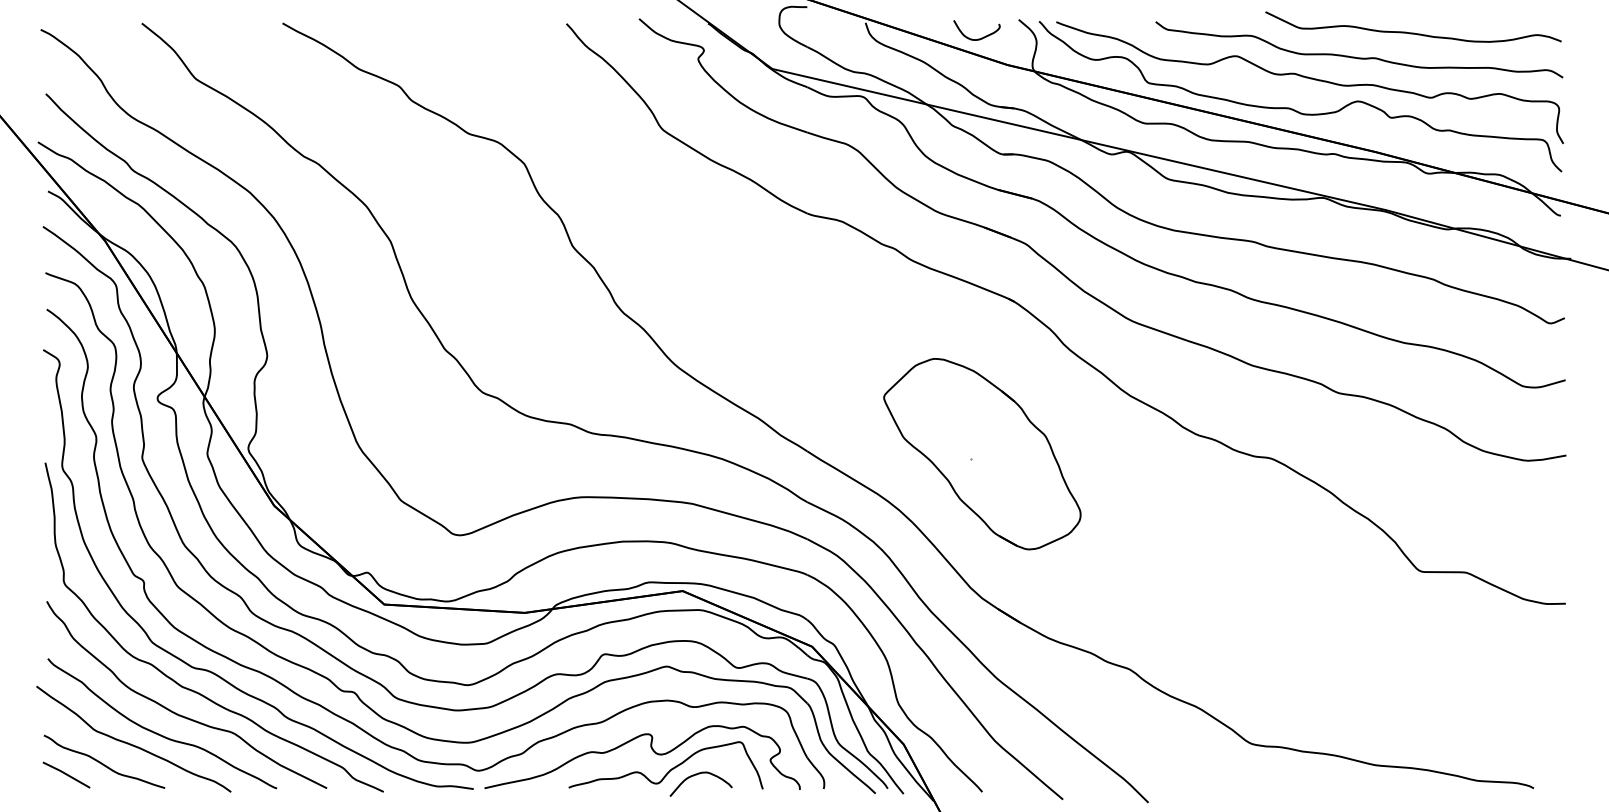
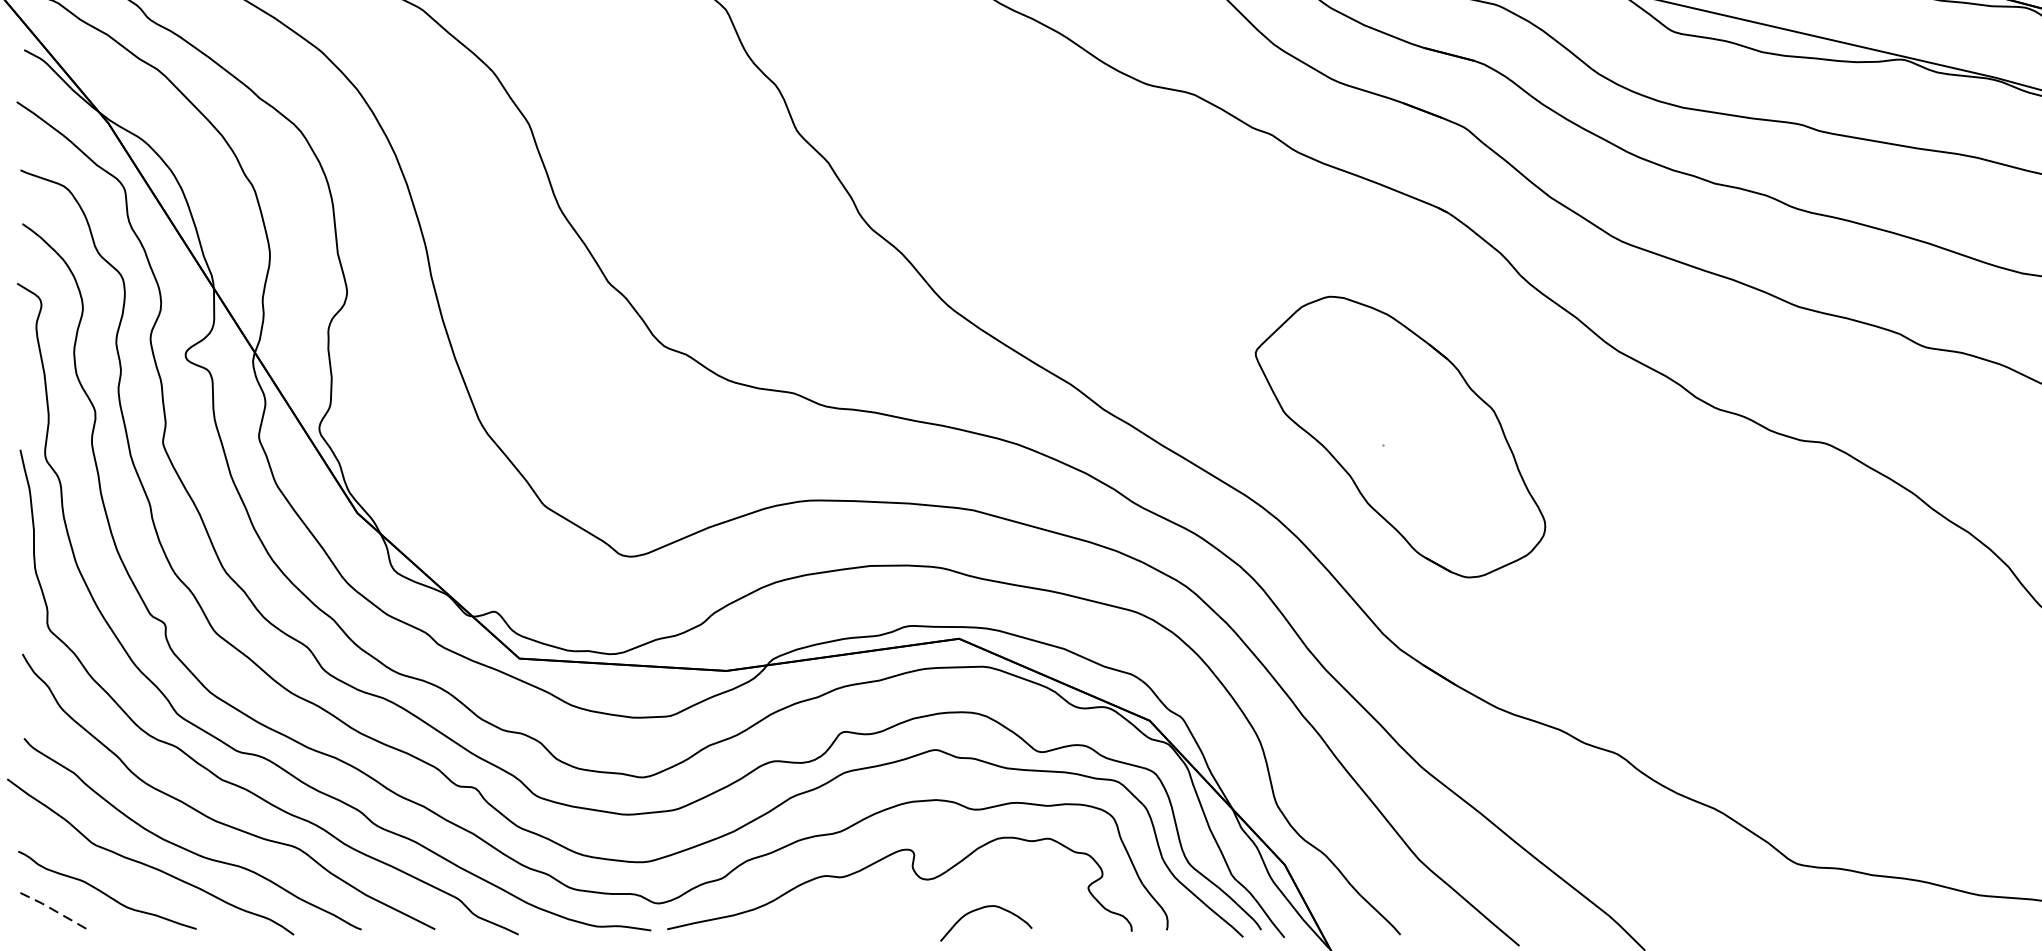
curve: (670, 769) -> (941, 901), removed
line: (66, 774) -> (51, 908), solid -> dashed

